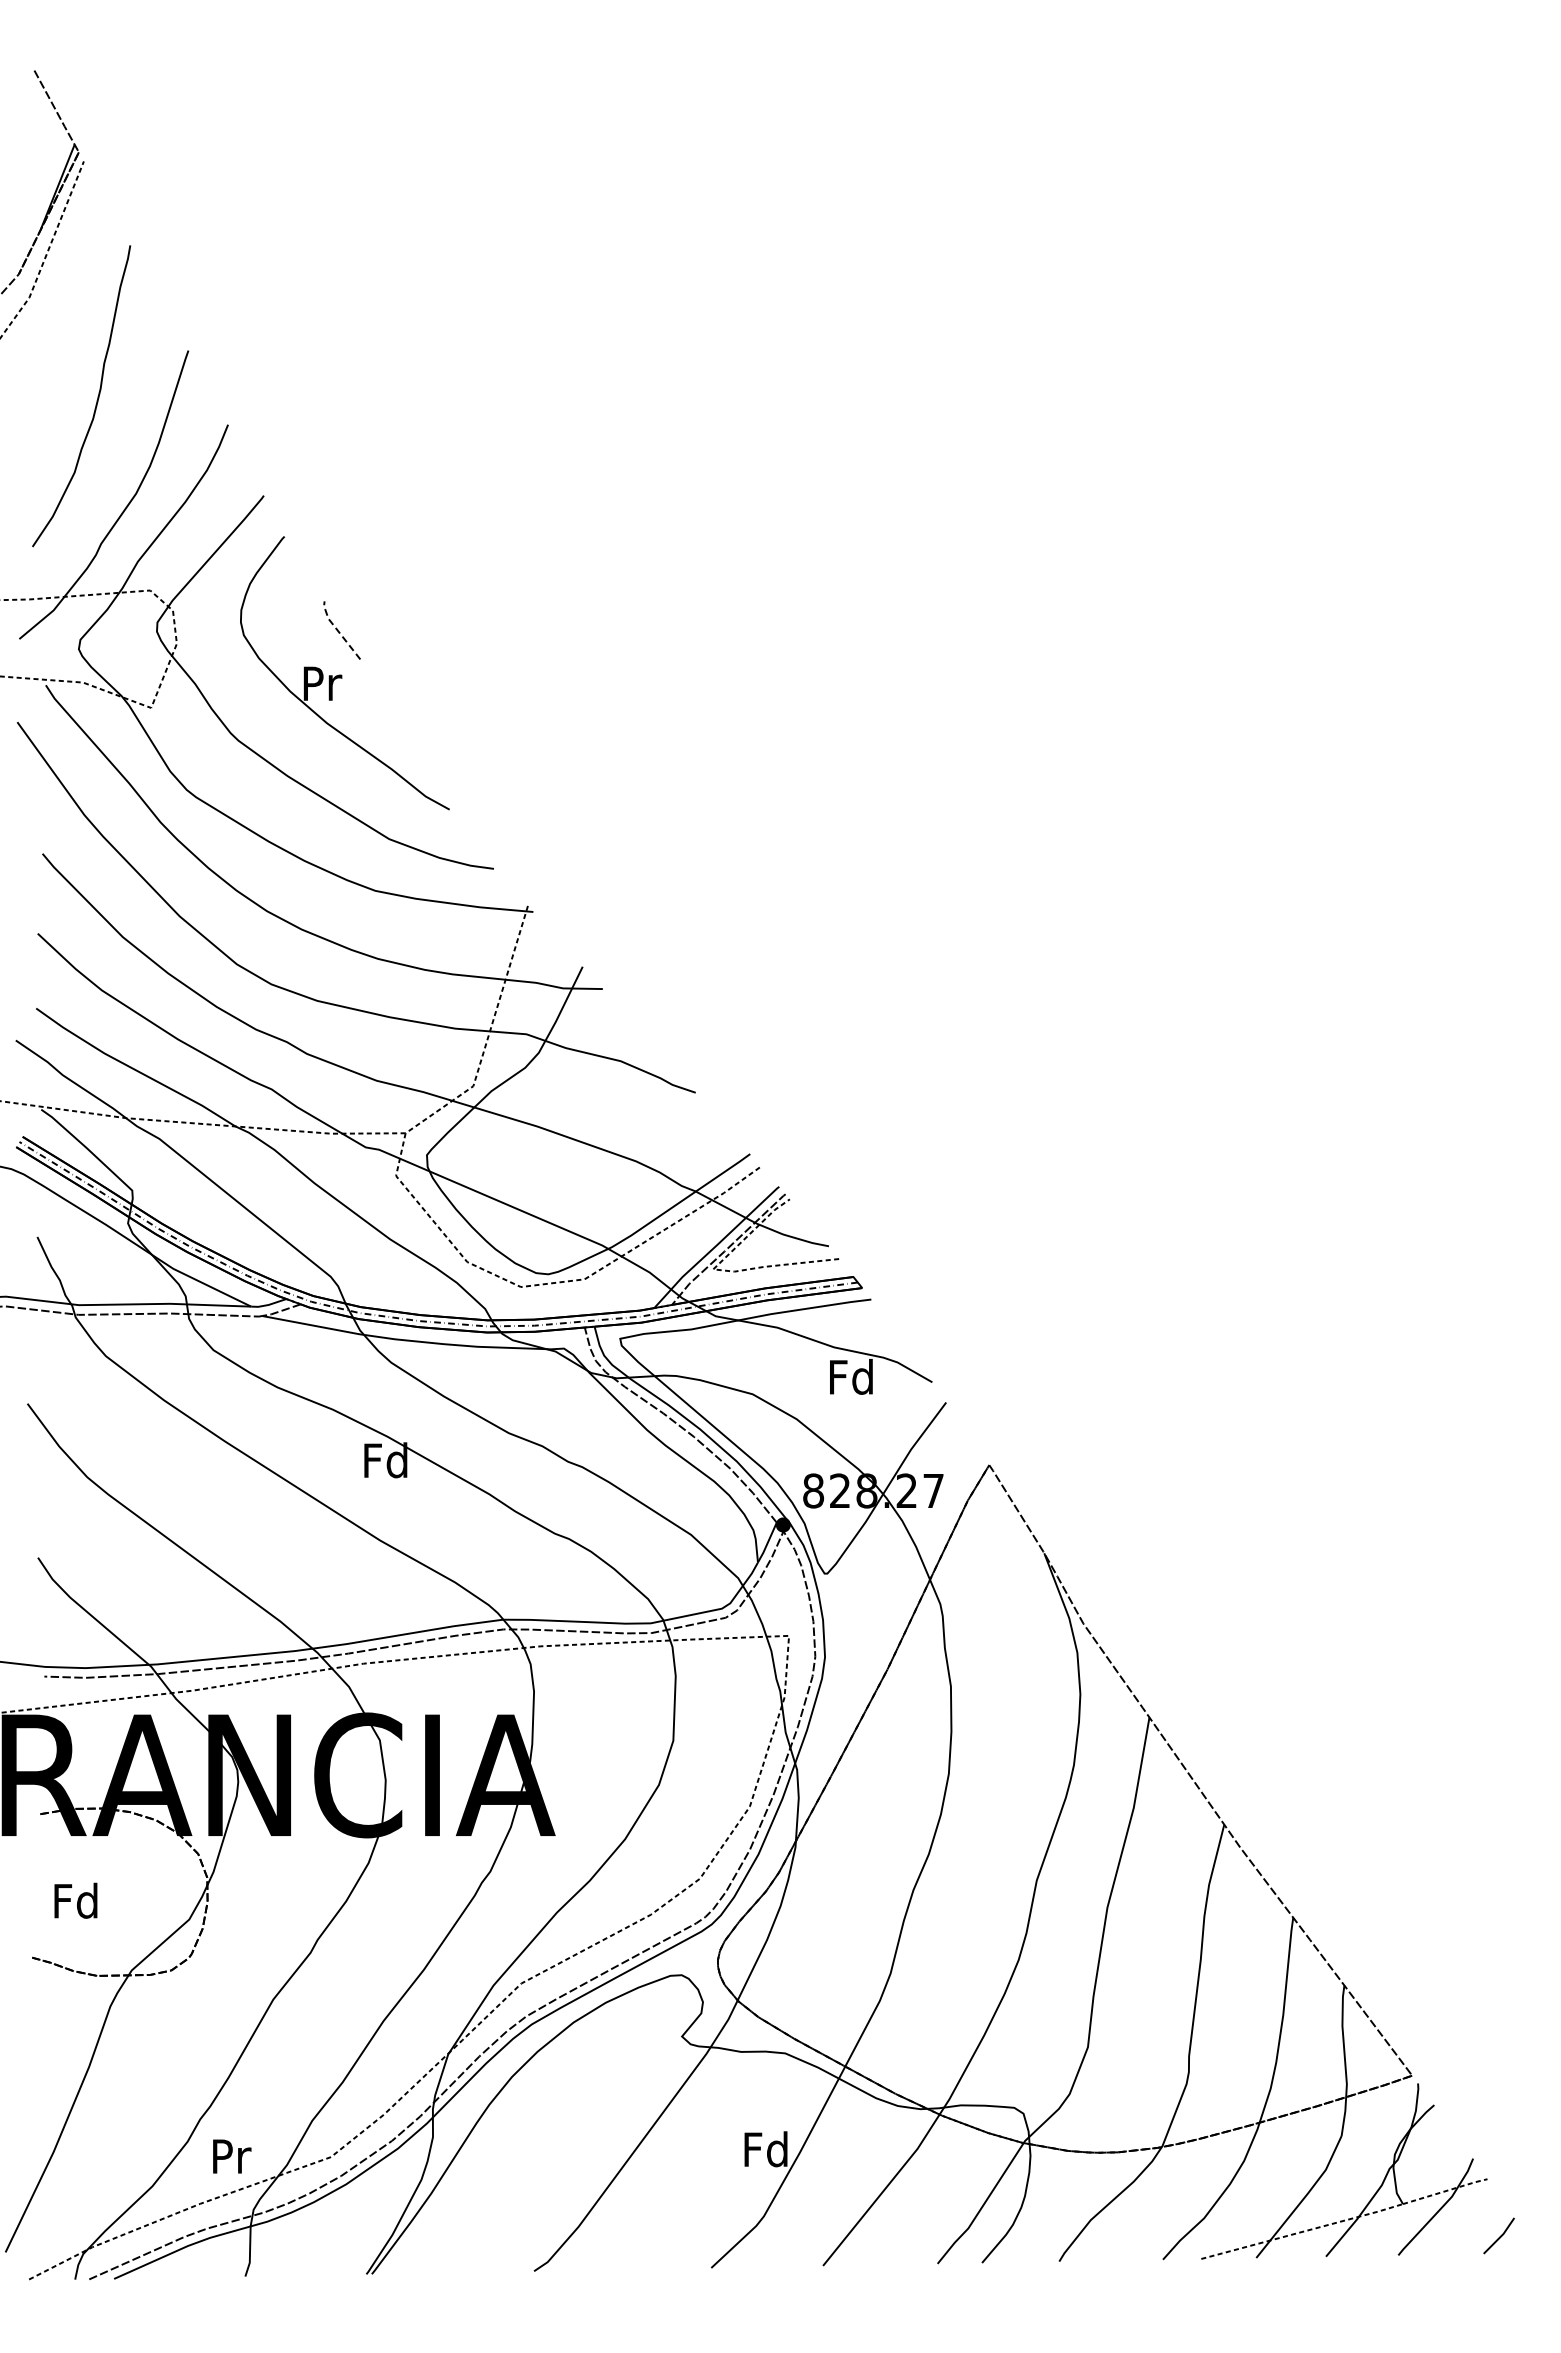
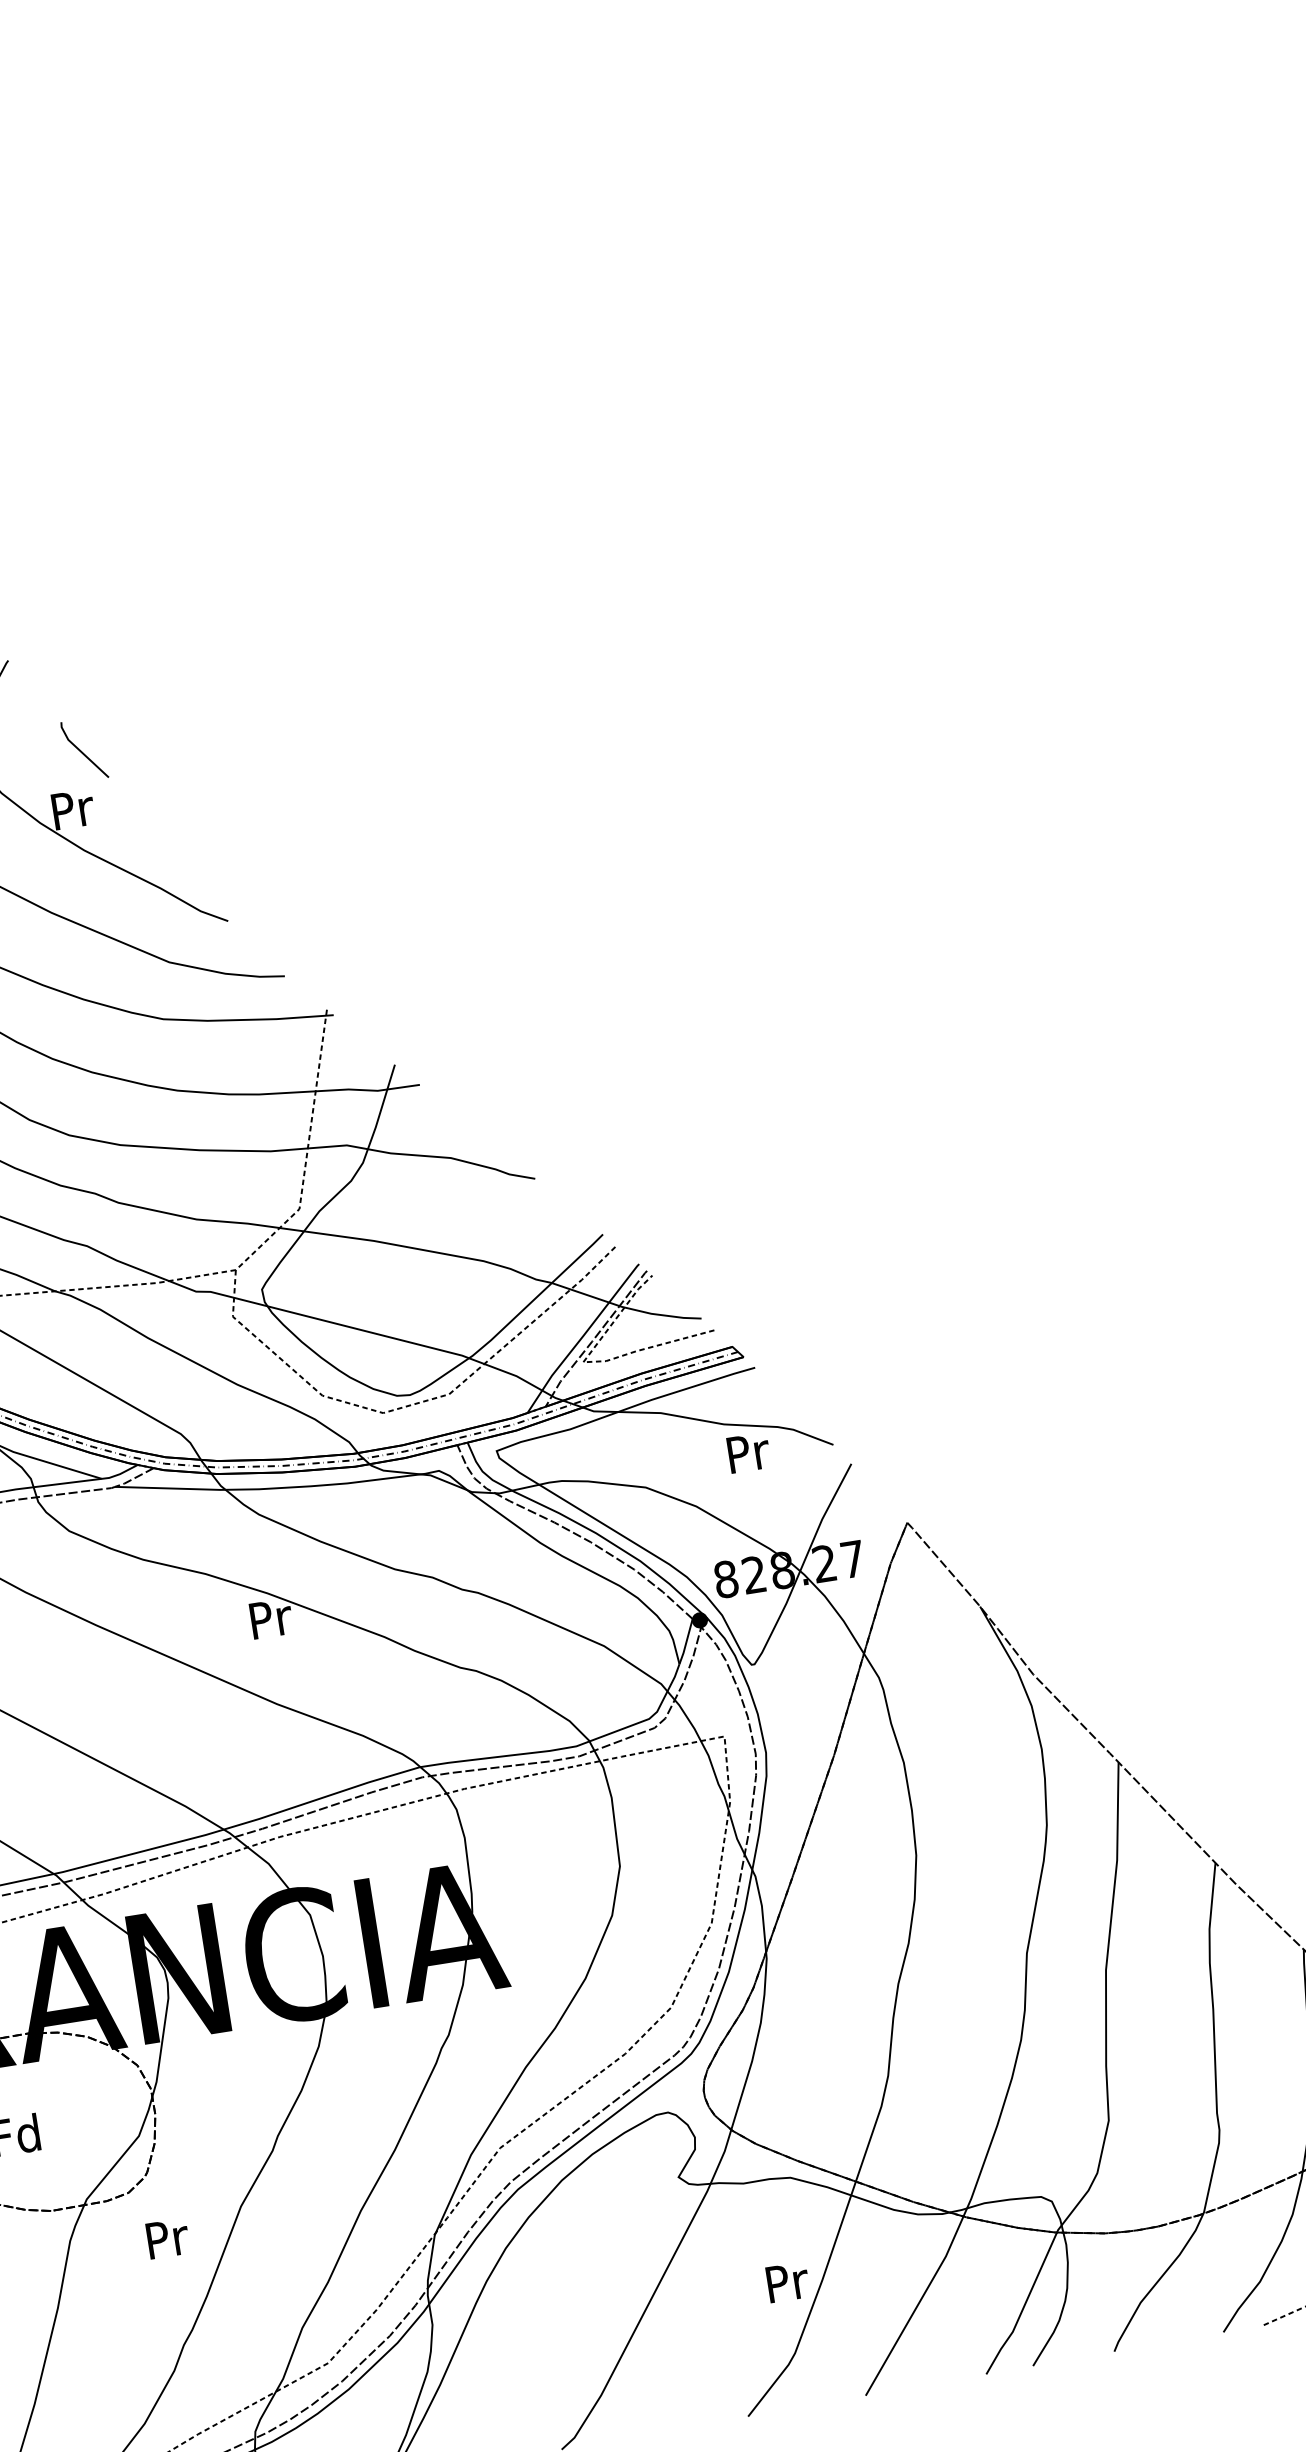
line: (337, 630) -> (79, 750), dashed -> solid
text: (851, 1376) -> (747, 1452), Fd -> Pr
text: (385, 1460) -> (269, 1618), Fd -> Pr
text: (765, 2149) -> (785, 2282), Fd -> Pr
text: (232, 2156) -> (168, 2238), moved

